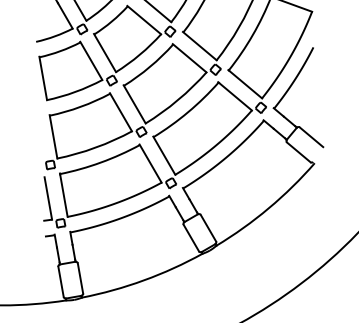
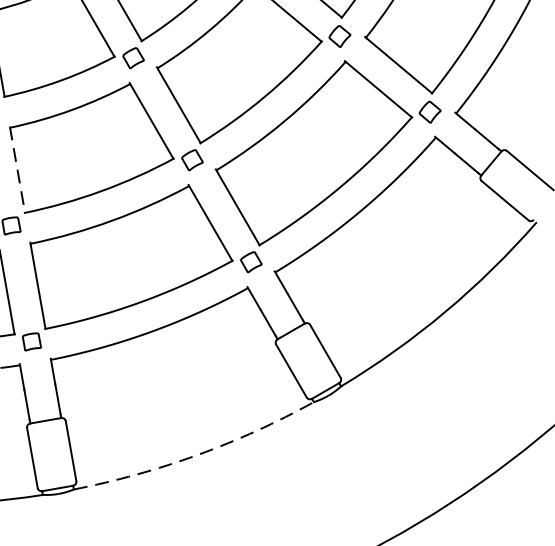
line: (53, 137) -> (17, 171), solid -> dashed
arc: (143, 280) -> (196, 455), solid -> dashed

